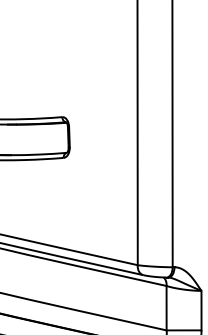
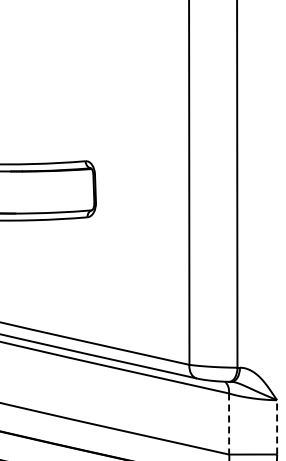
line: (166, 308) -> (229, 424), solid -> dashed
line: (201, 310) -> (277, 426), solid -> dashed

